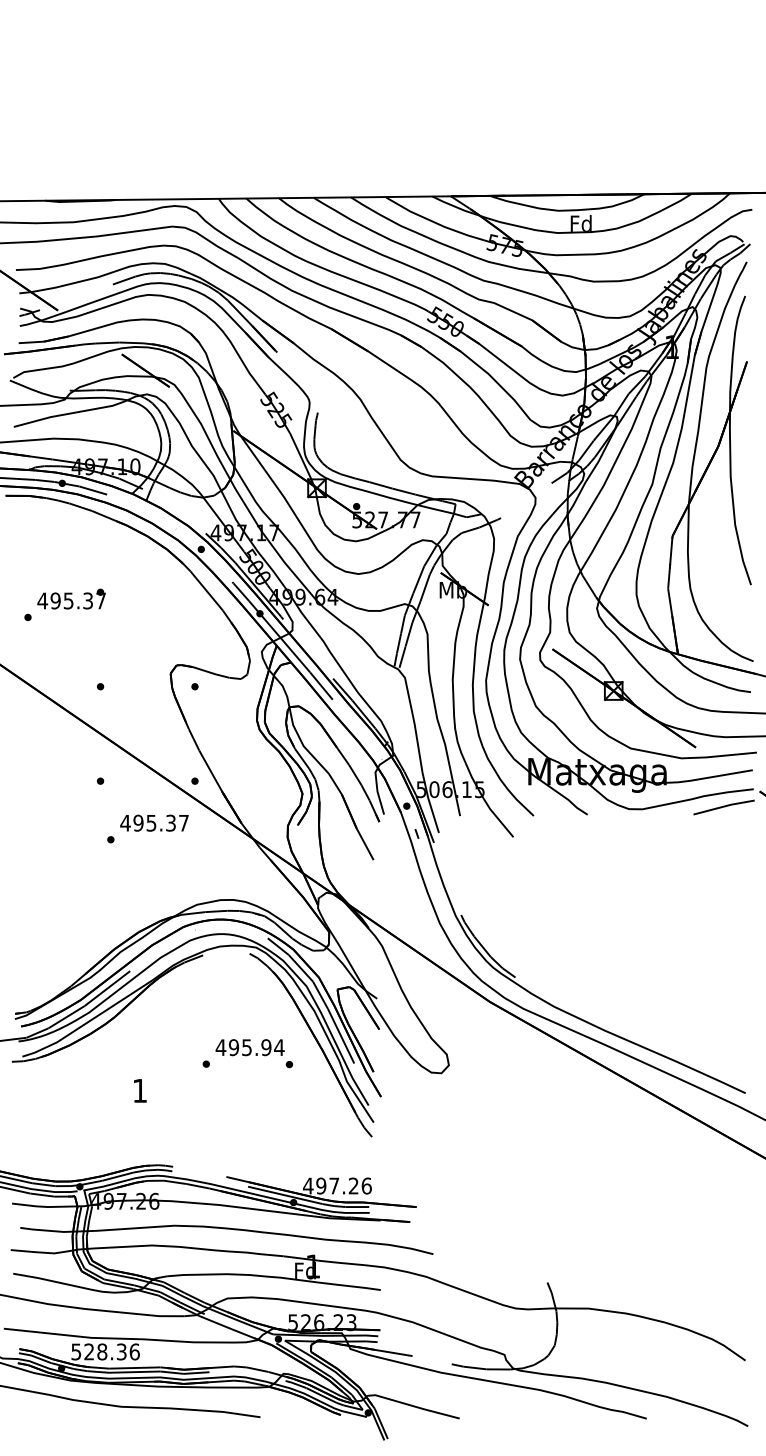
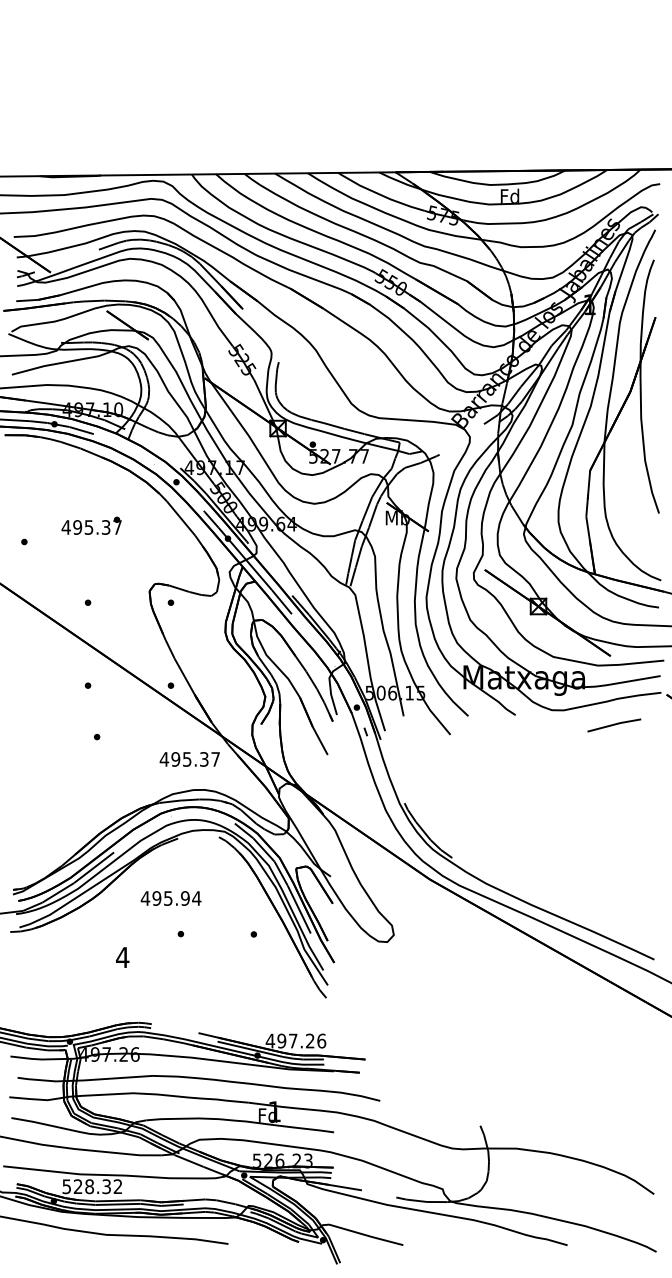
text: (71, 598) -> (91, 525), moved
line: (723, 807) -> (613, 725), moved
text: (154, 822) -> (189, 758), moved
text: (249, 1047) -> (170, 898), moved
text: (139, 1090) -> (122, 957), 1 -> 4
text: (134, 1351) -> (117, 1186), 528.36 -> 528.32

